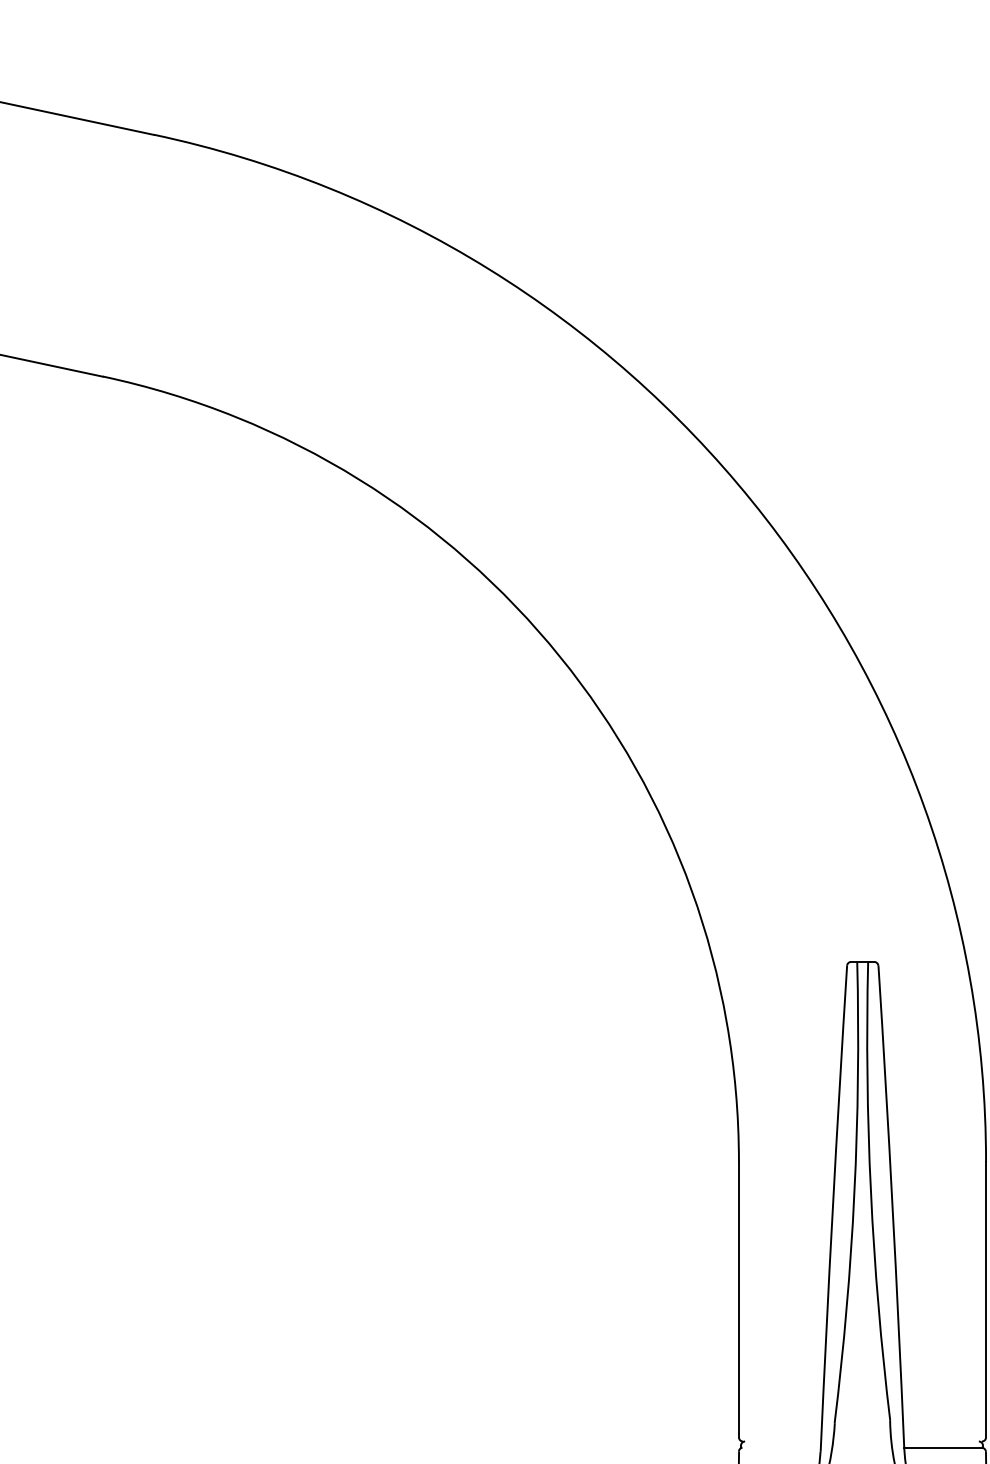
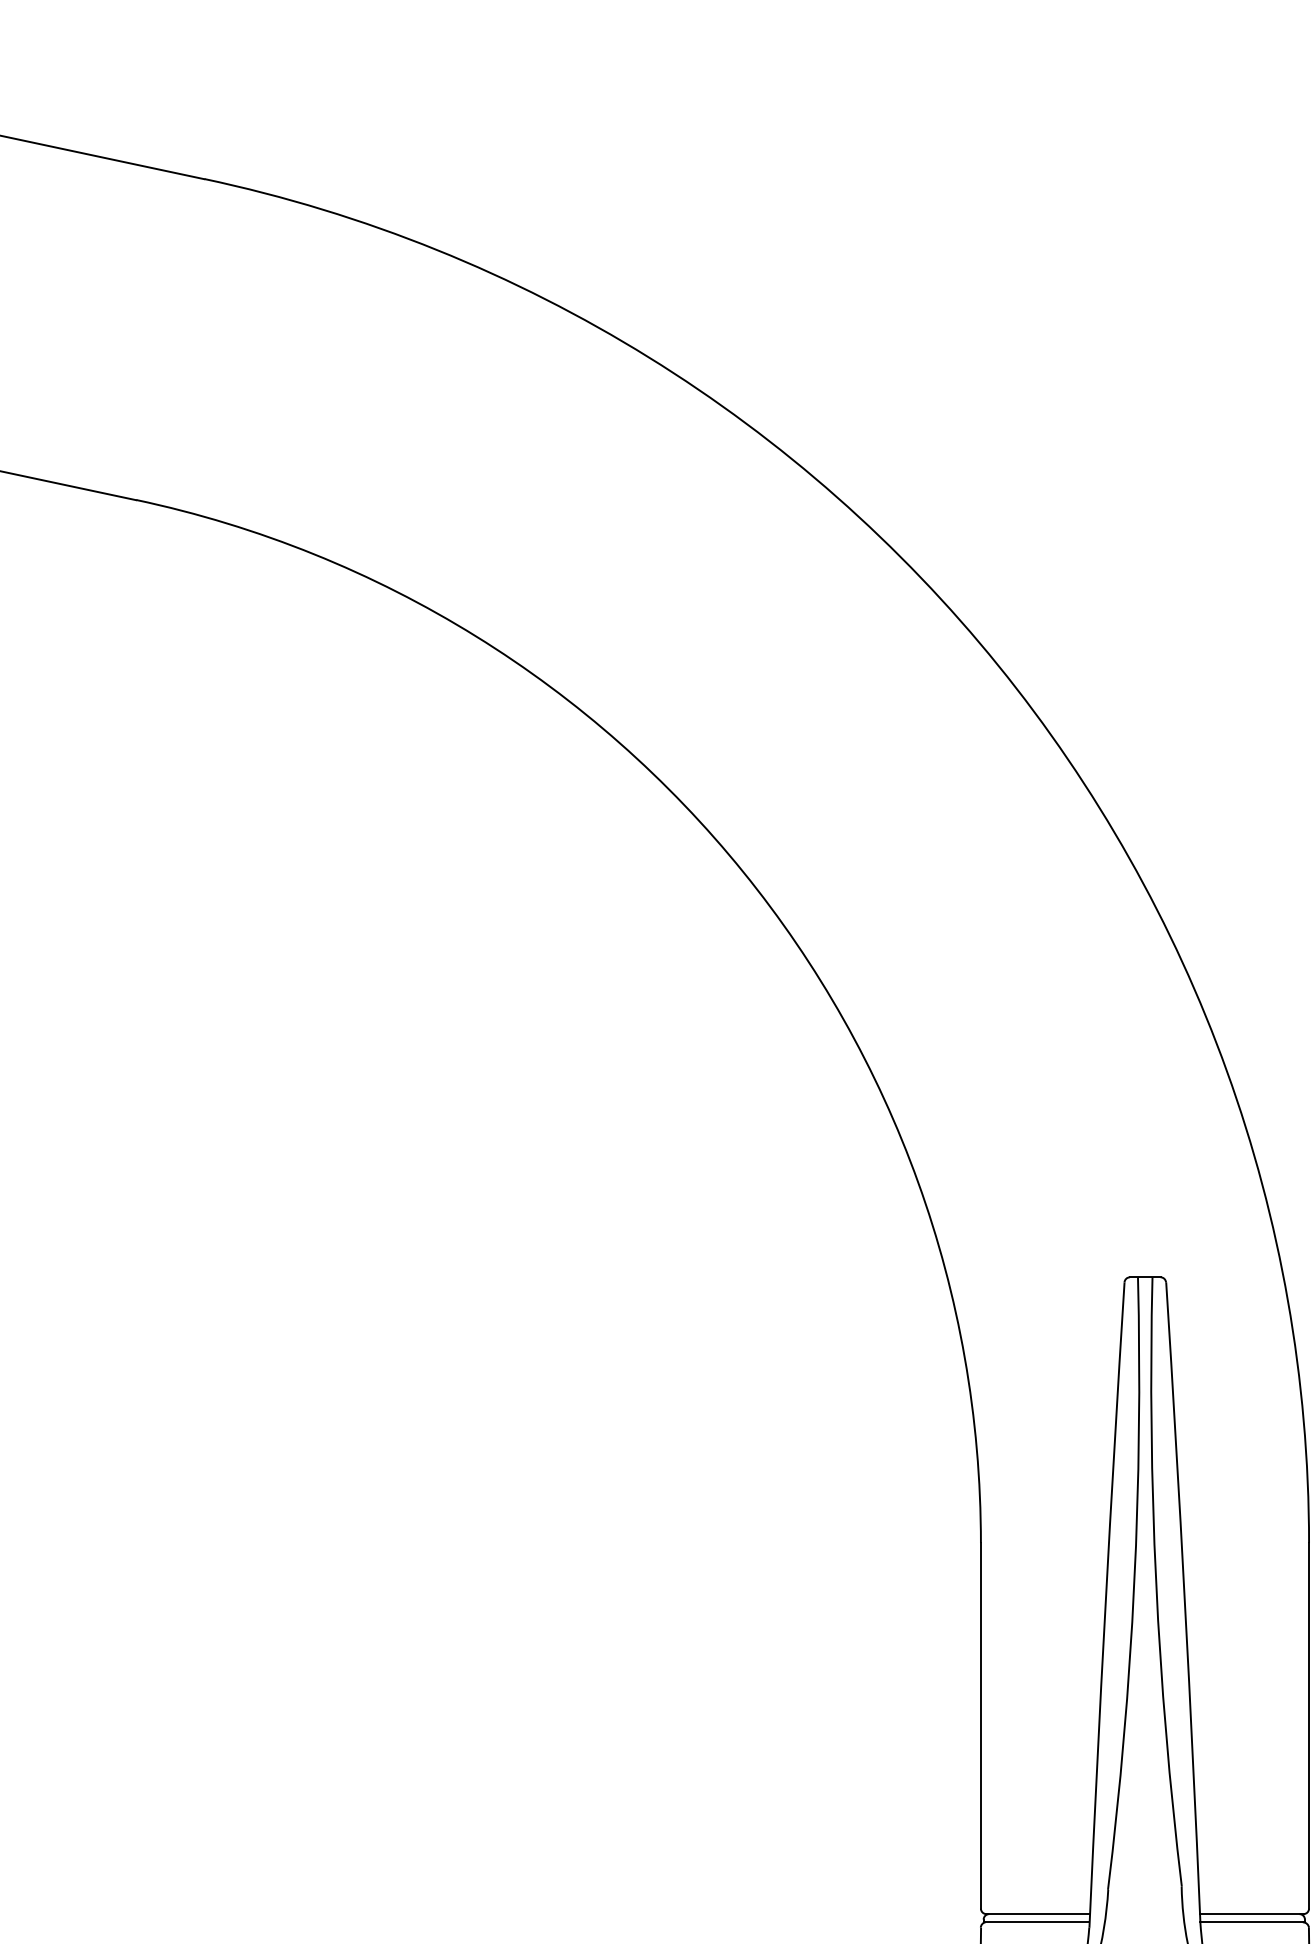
line: (782, 1441) -> (1038, 1914), added
line: (942, 1441) -> (1251, 1914), added
line: (780, 1447) -> (1036, 1922), added

